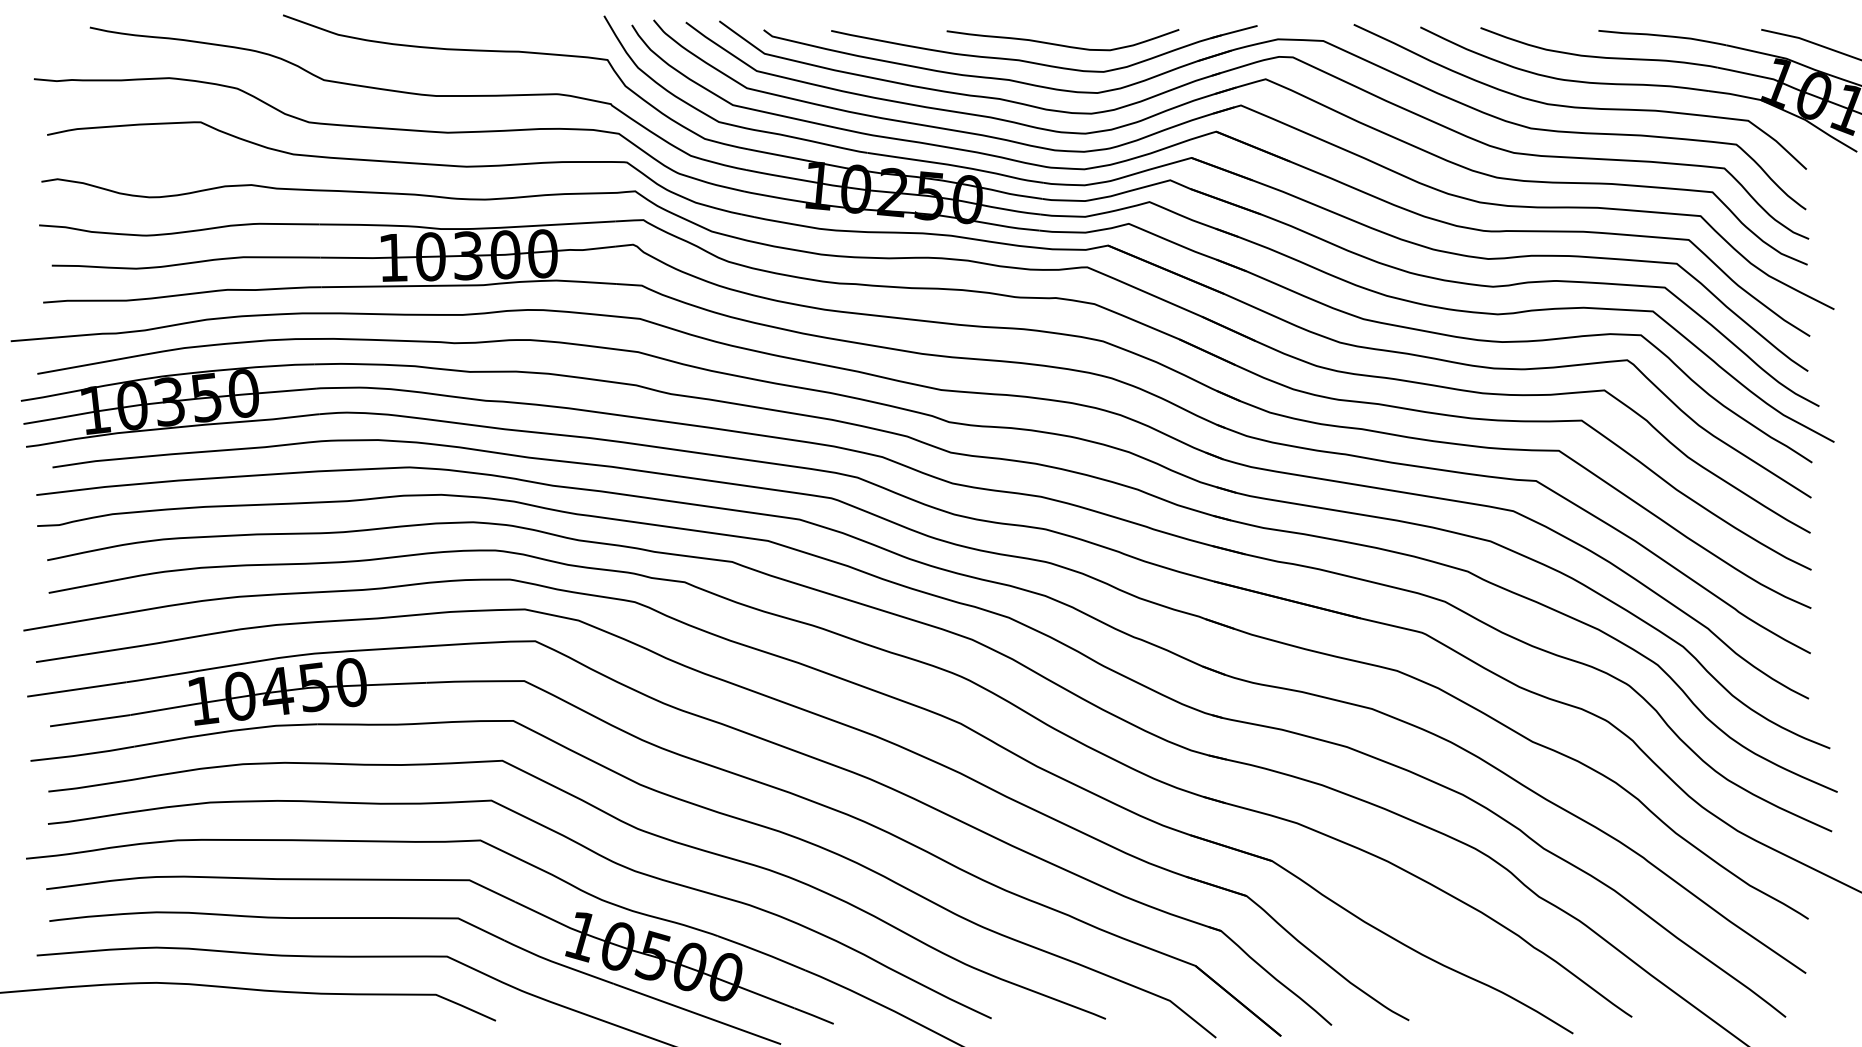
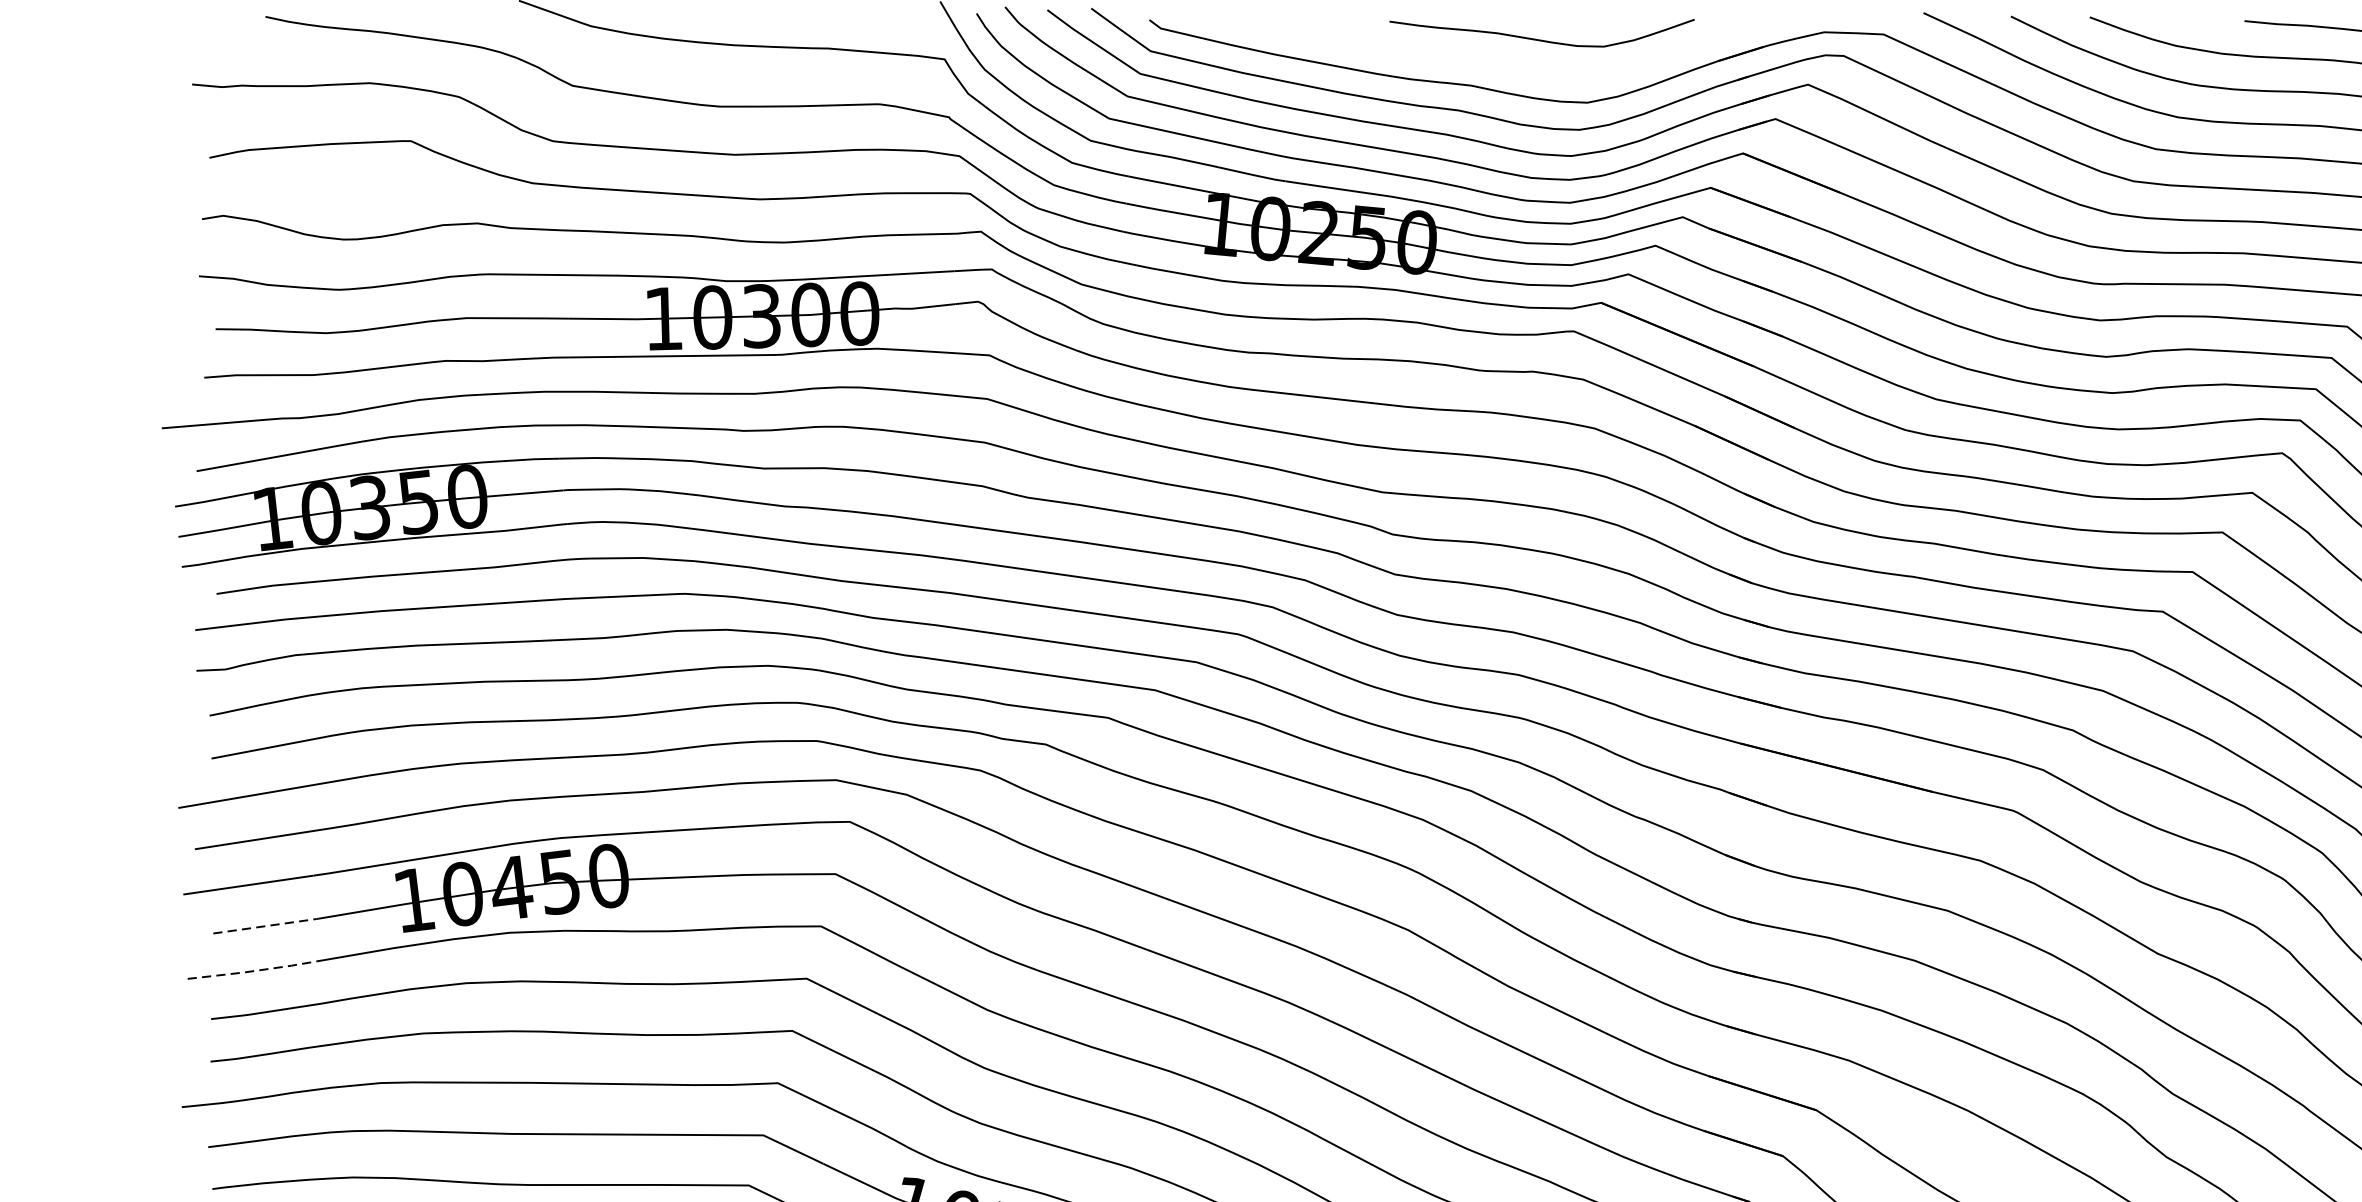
part: (1042, 63) -> (1515, 63), removed
line: (91, 720) -> (267, 925), solid -> dashed
line: (82, 754) -> (255, 970), solid -> dashed

